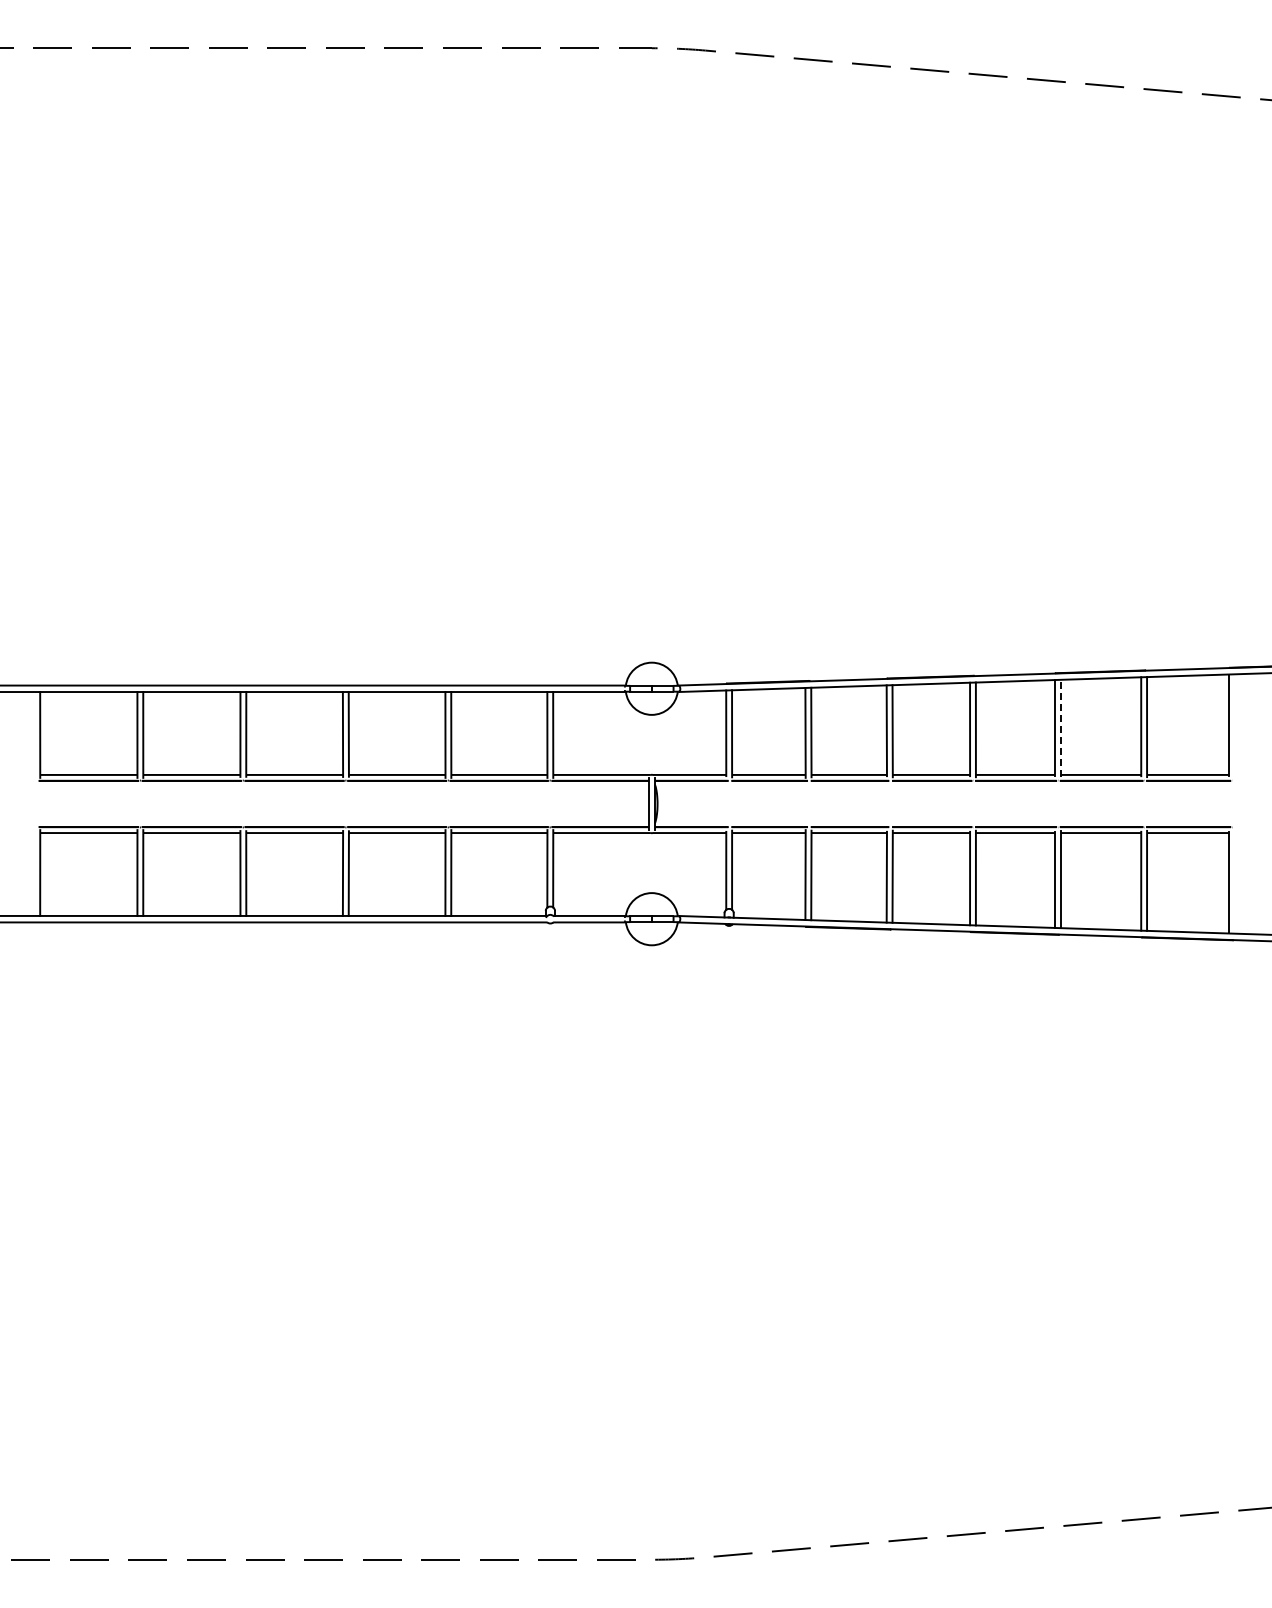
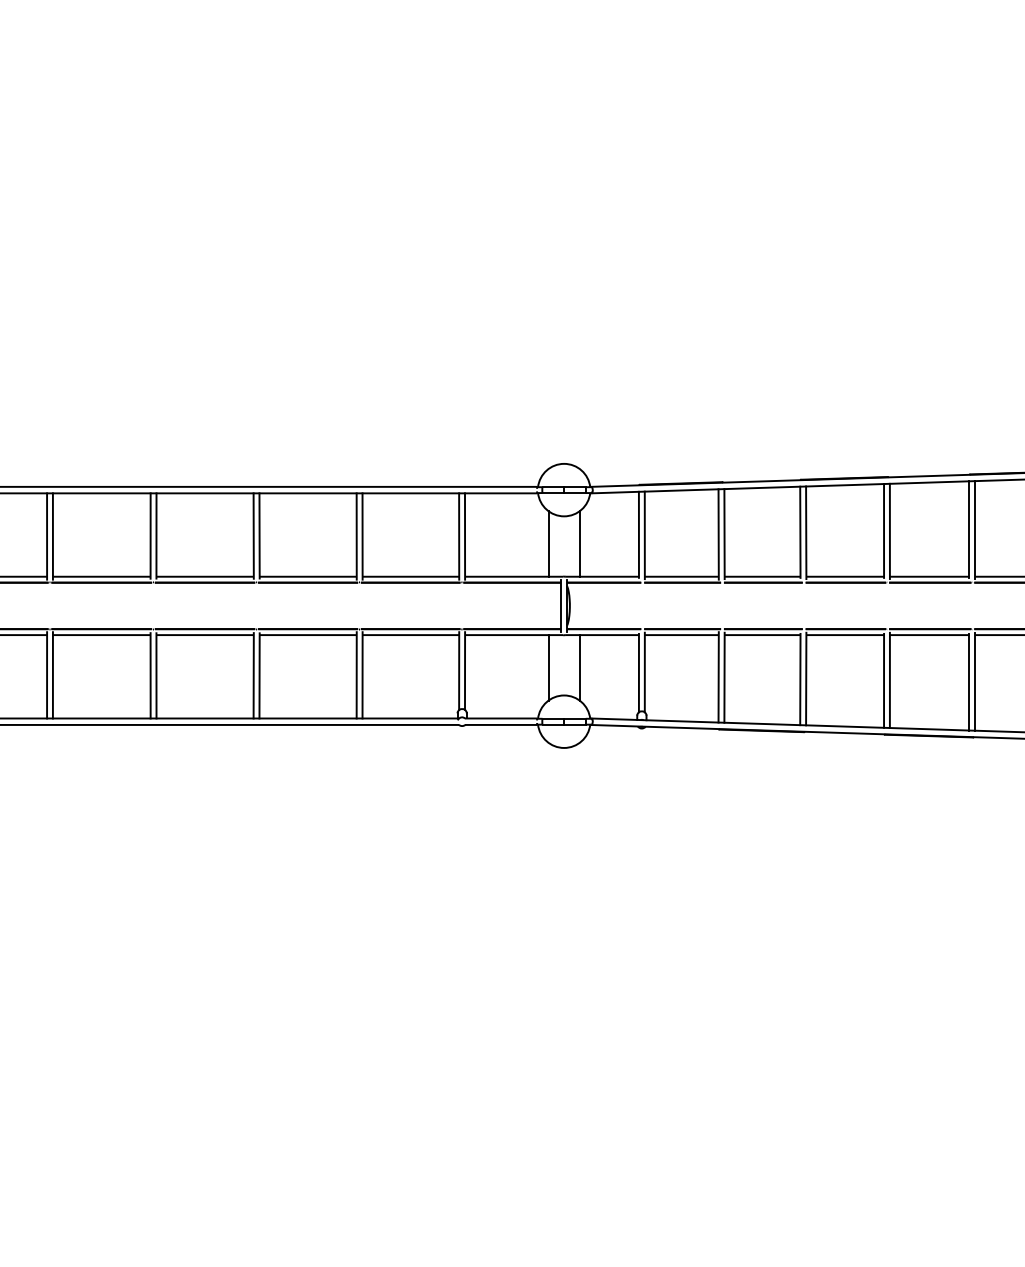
line: (1060, 728) -> (974, 530), dashed -> solid
line: (636, 741) -> (548, 543), added
line: (667, 741) -> (579, 543), added
line: (636, 865) -> (548, 667), added
line: (667, 865) -> (579, 667), added

